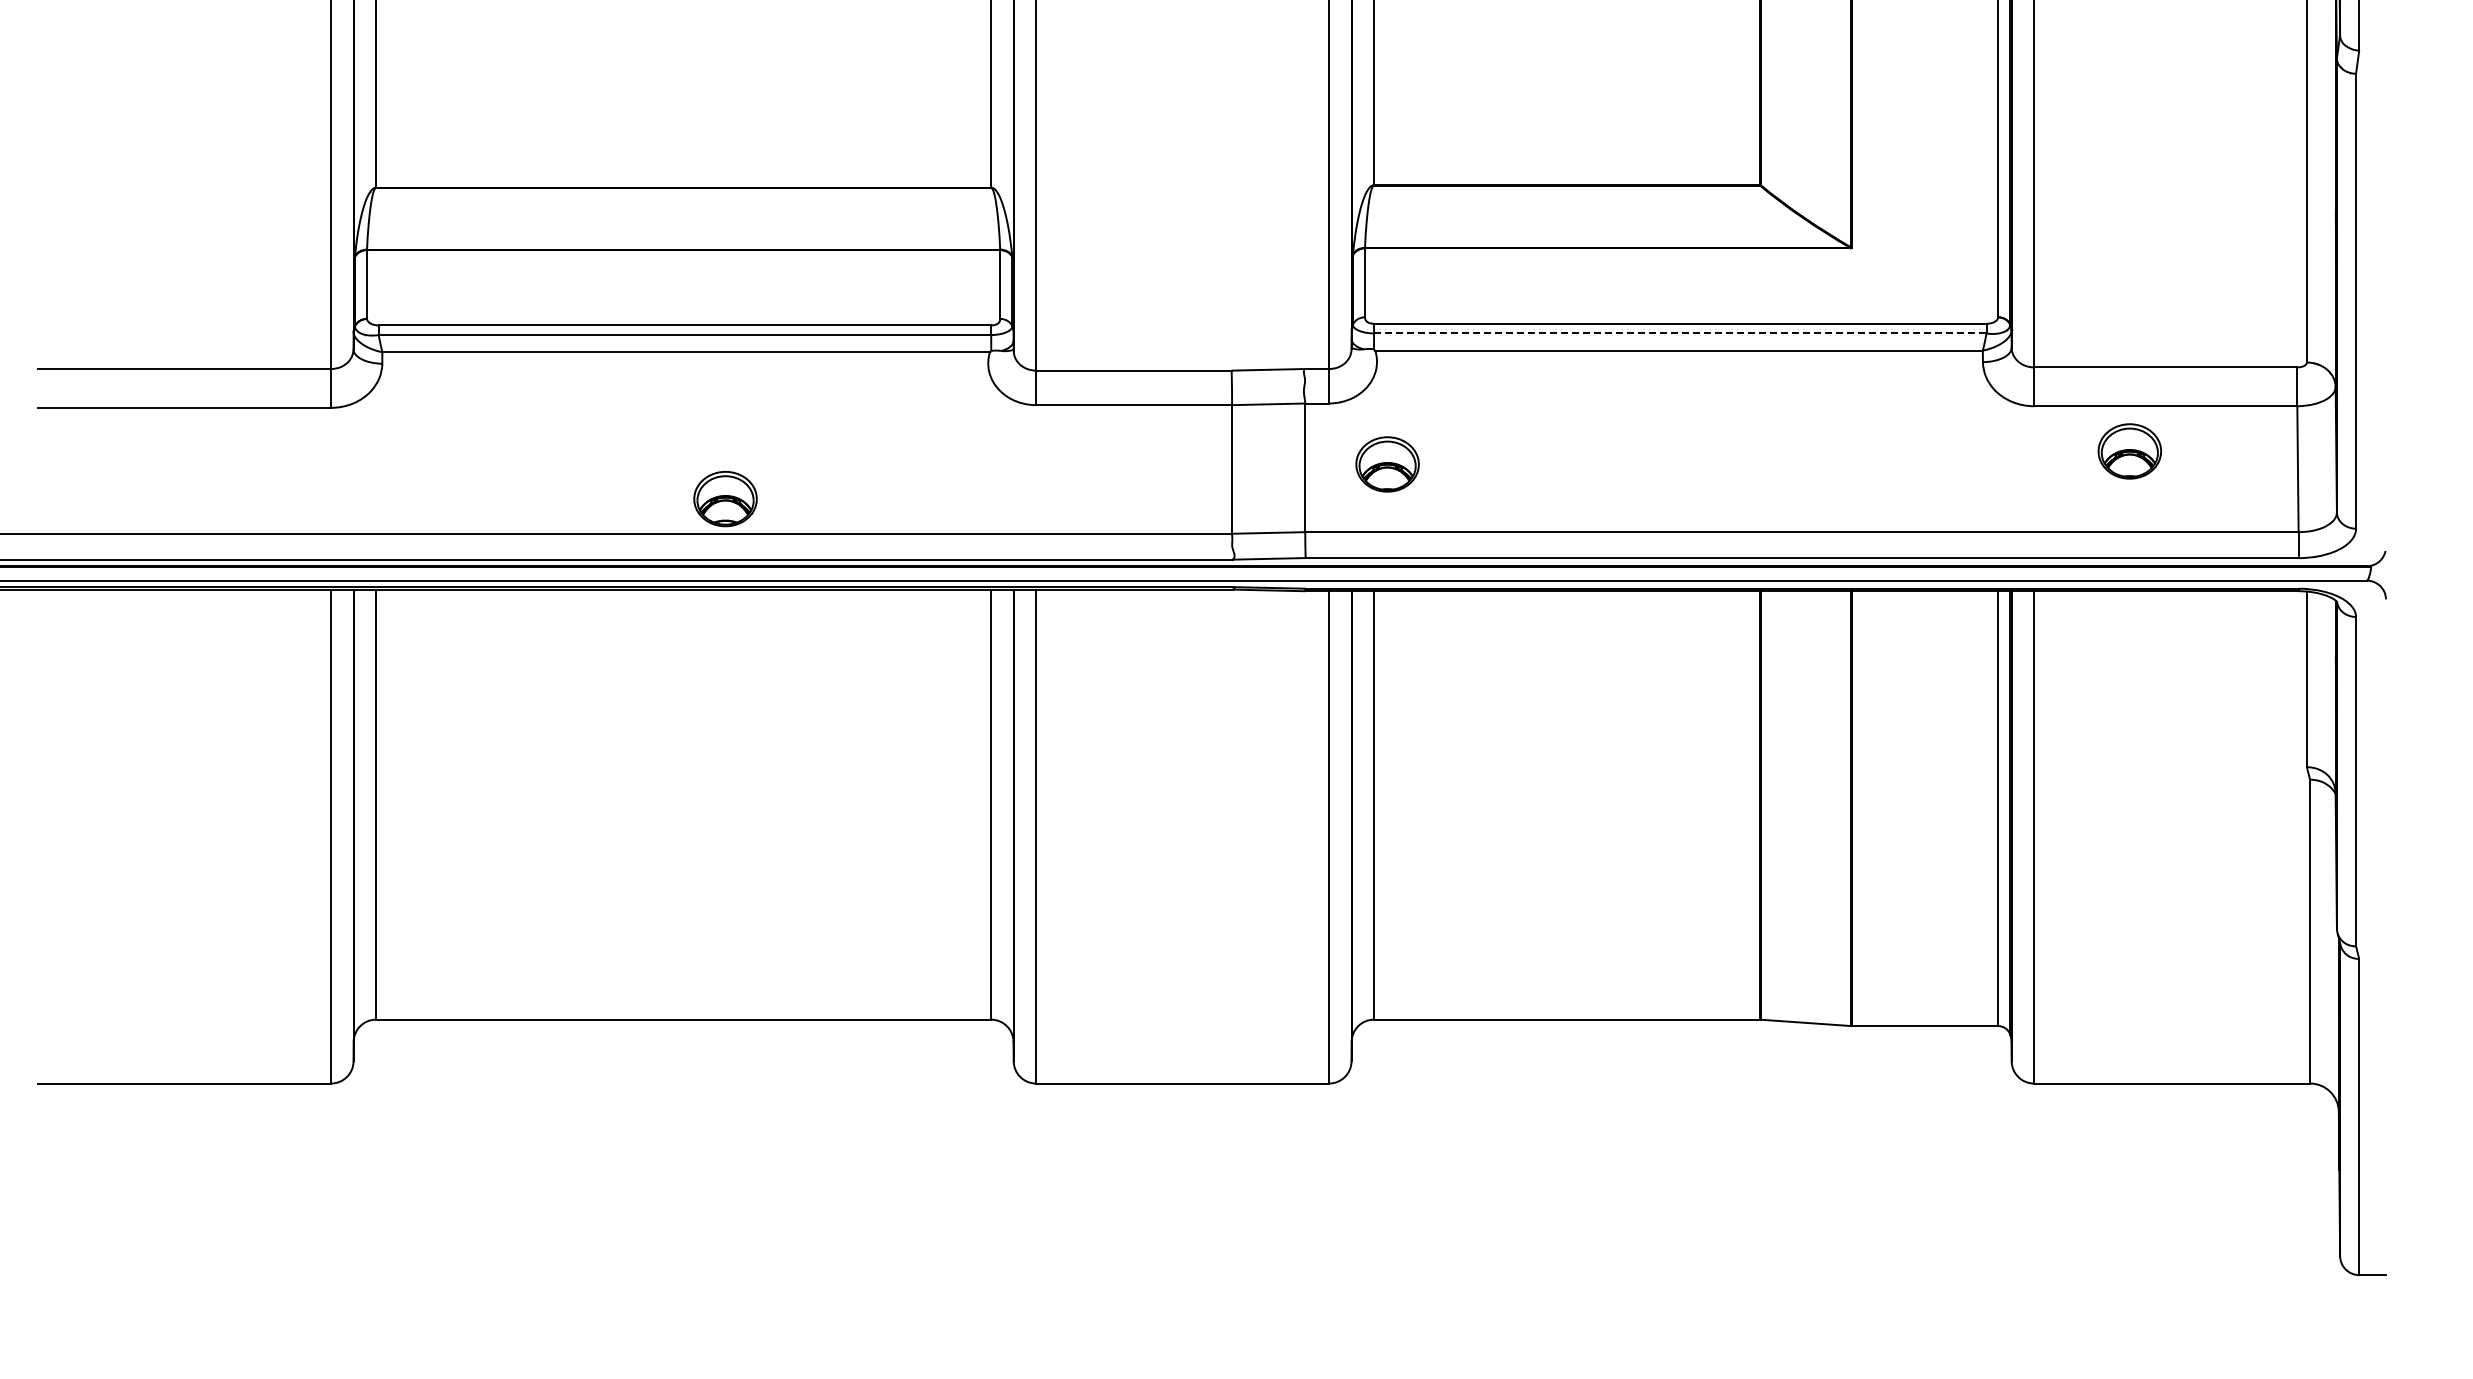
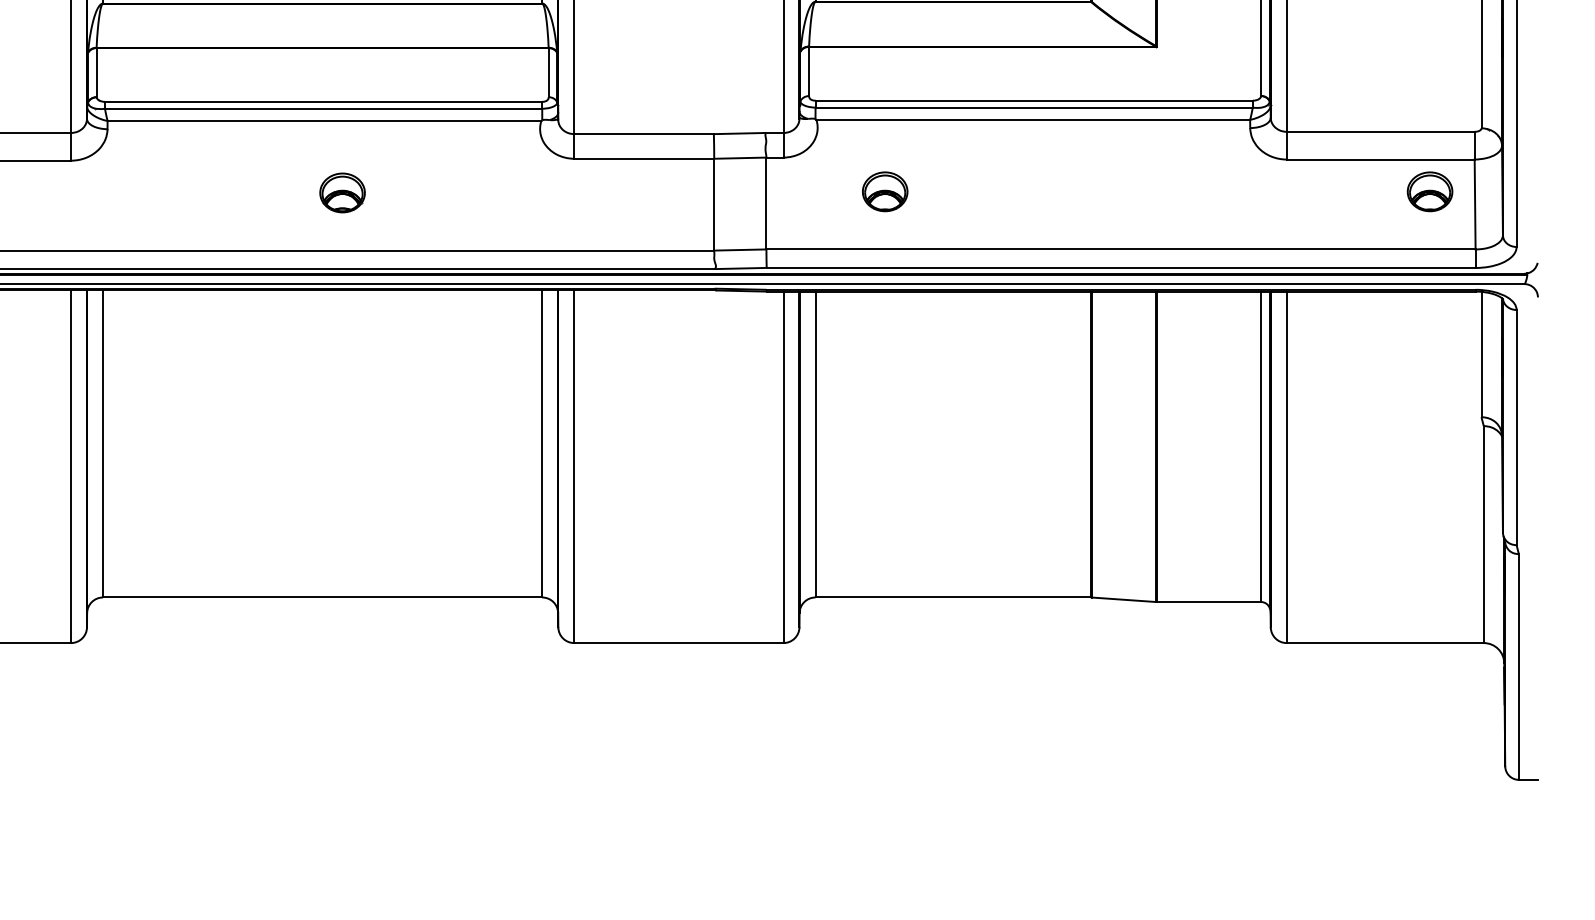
line: (1680, 333) -> (1034, 107), dashed -> solid
part: (2129, 451) -> (1429, 191), moved
part: (1387, 464) -> (885, 191), moved
part: (725, 499) -> (342, 193), moved

